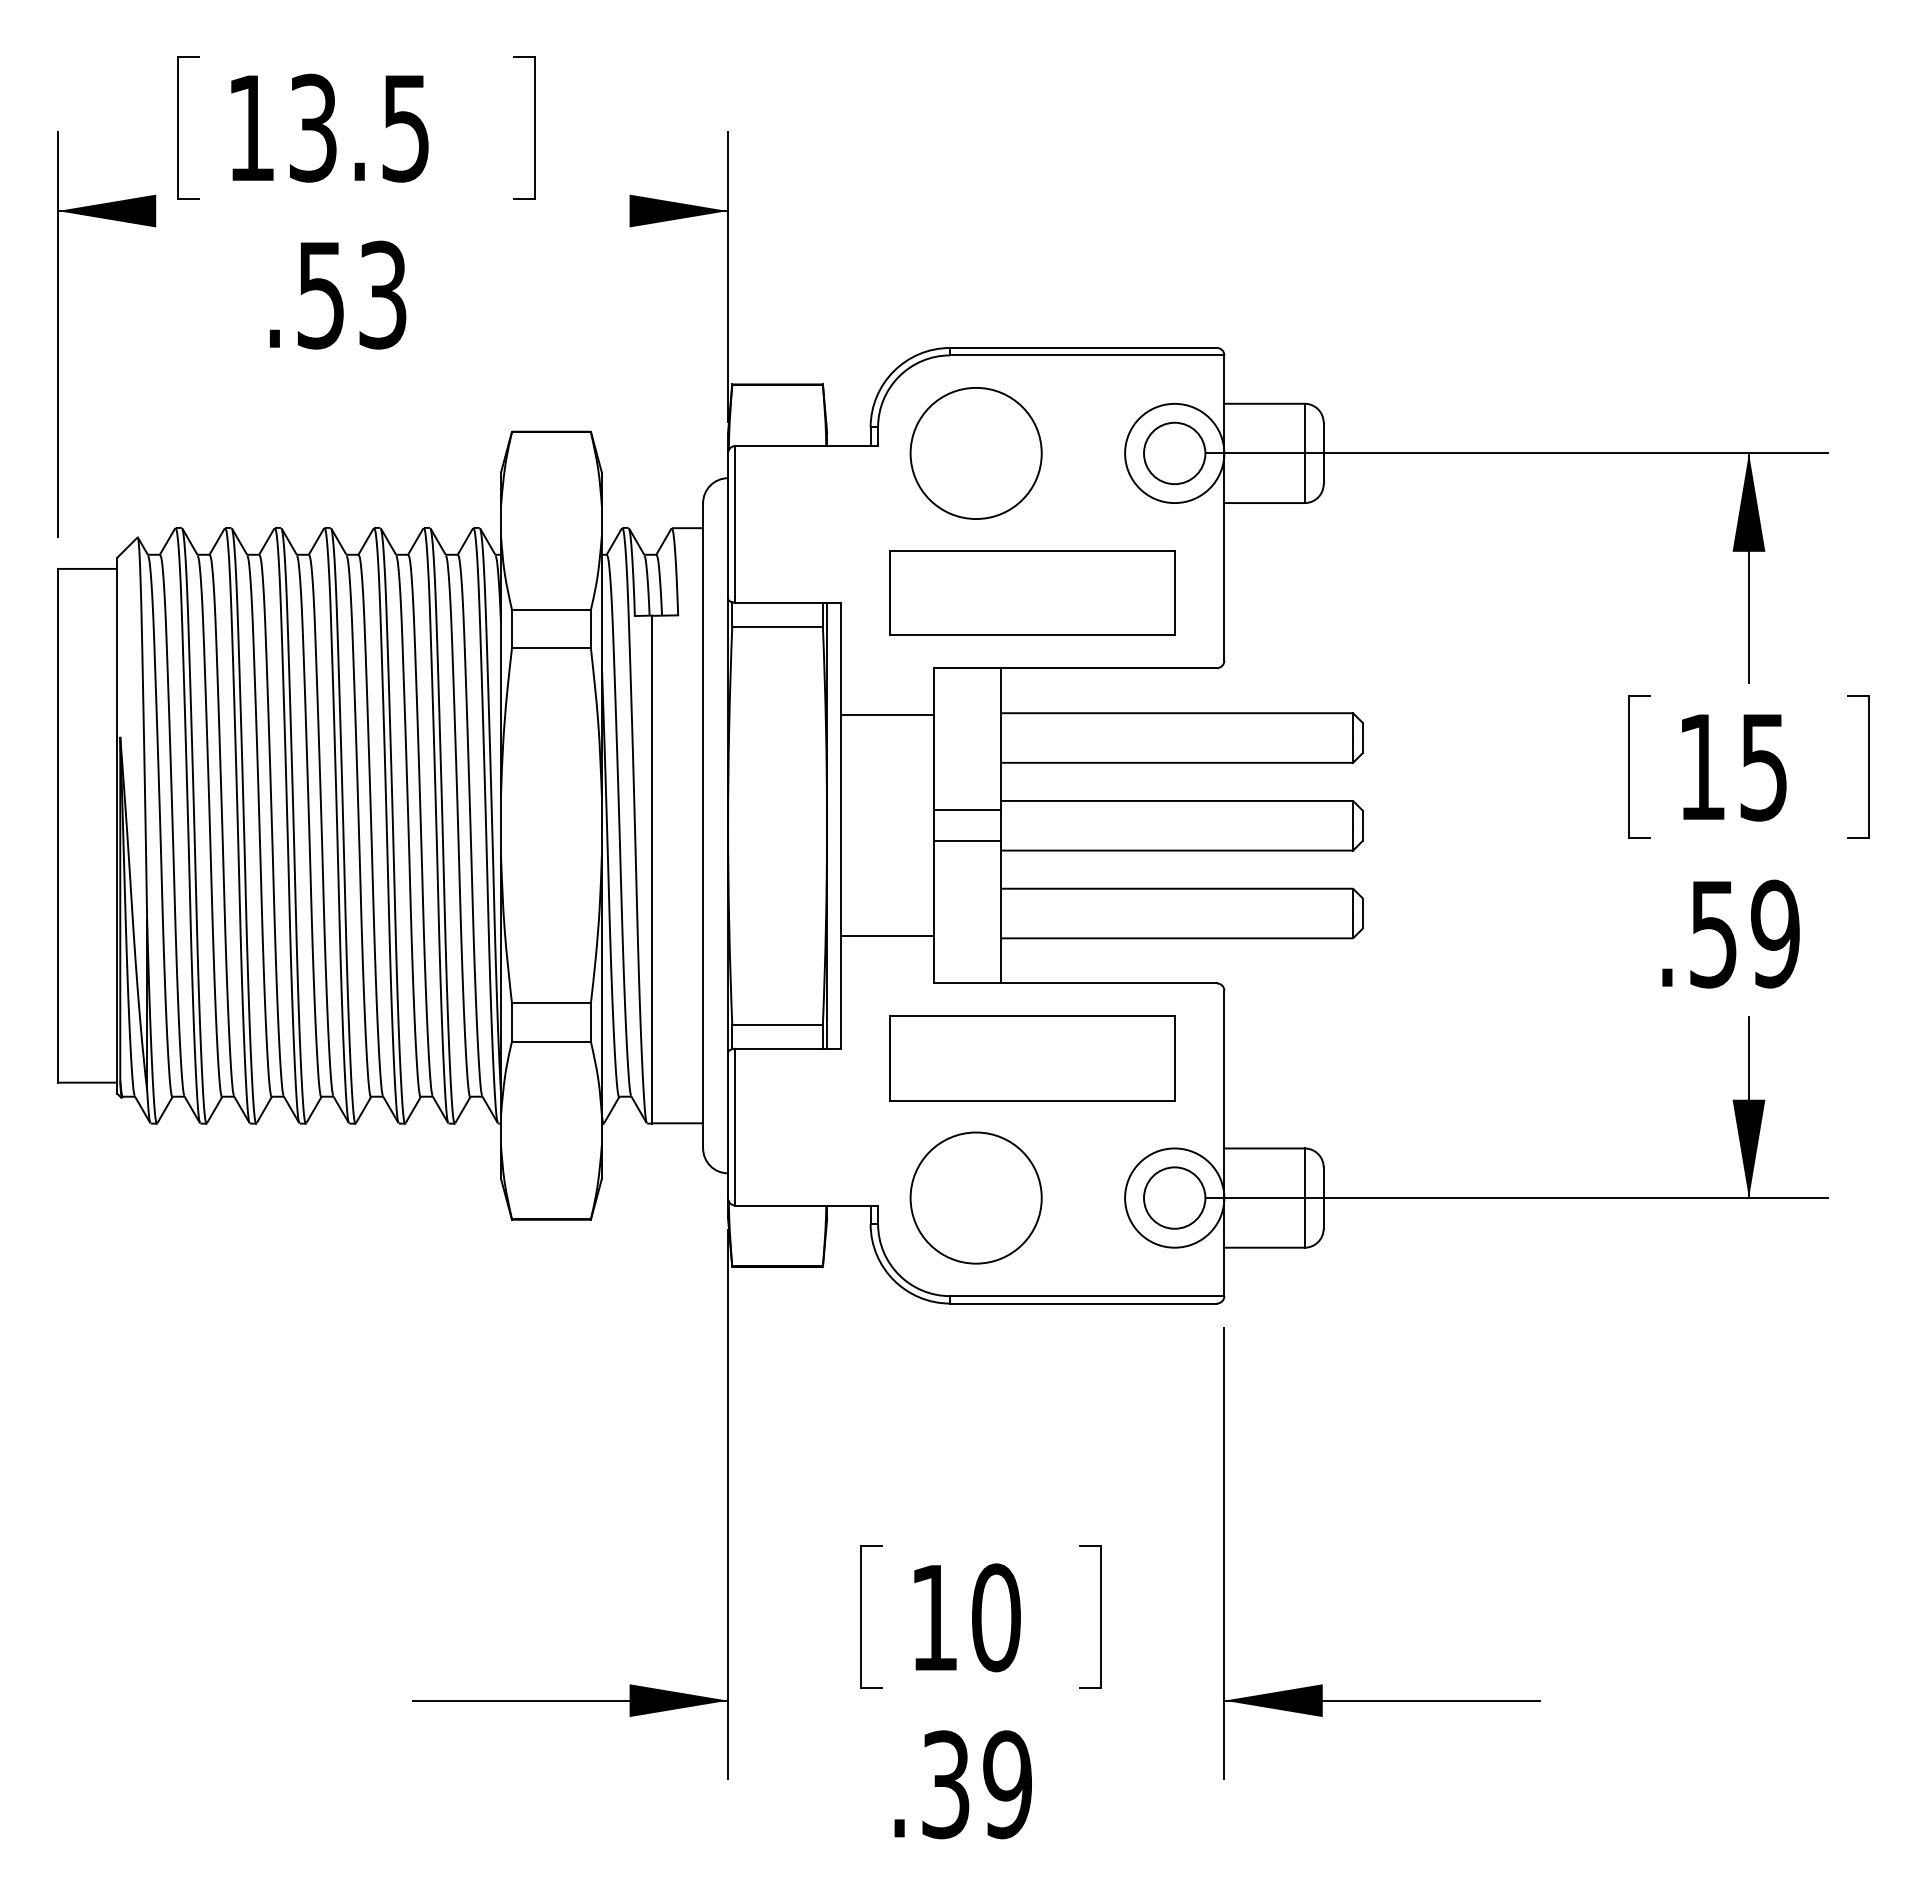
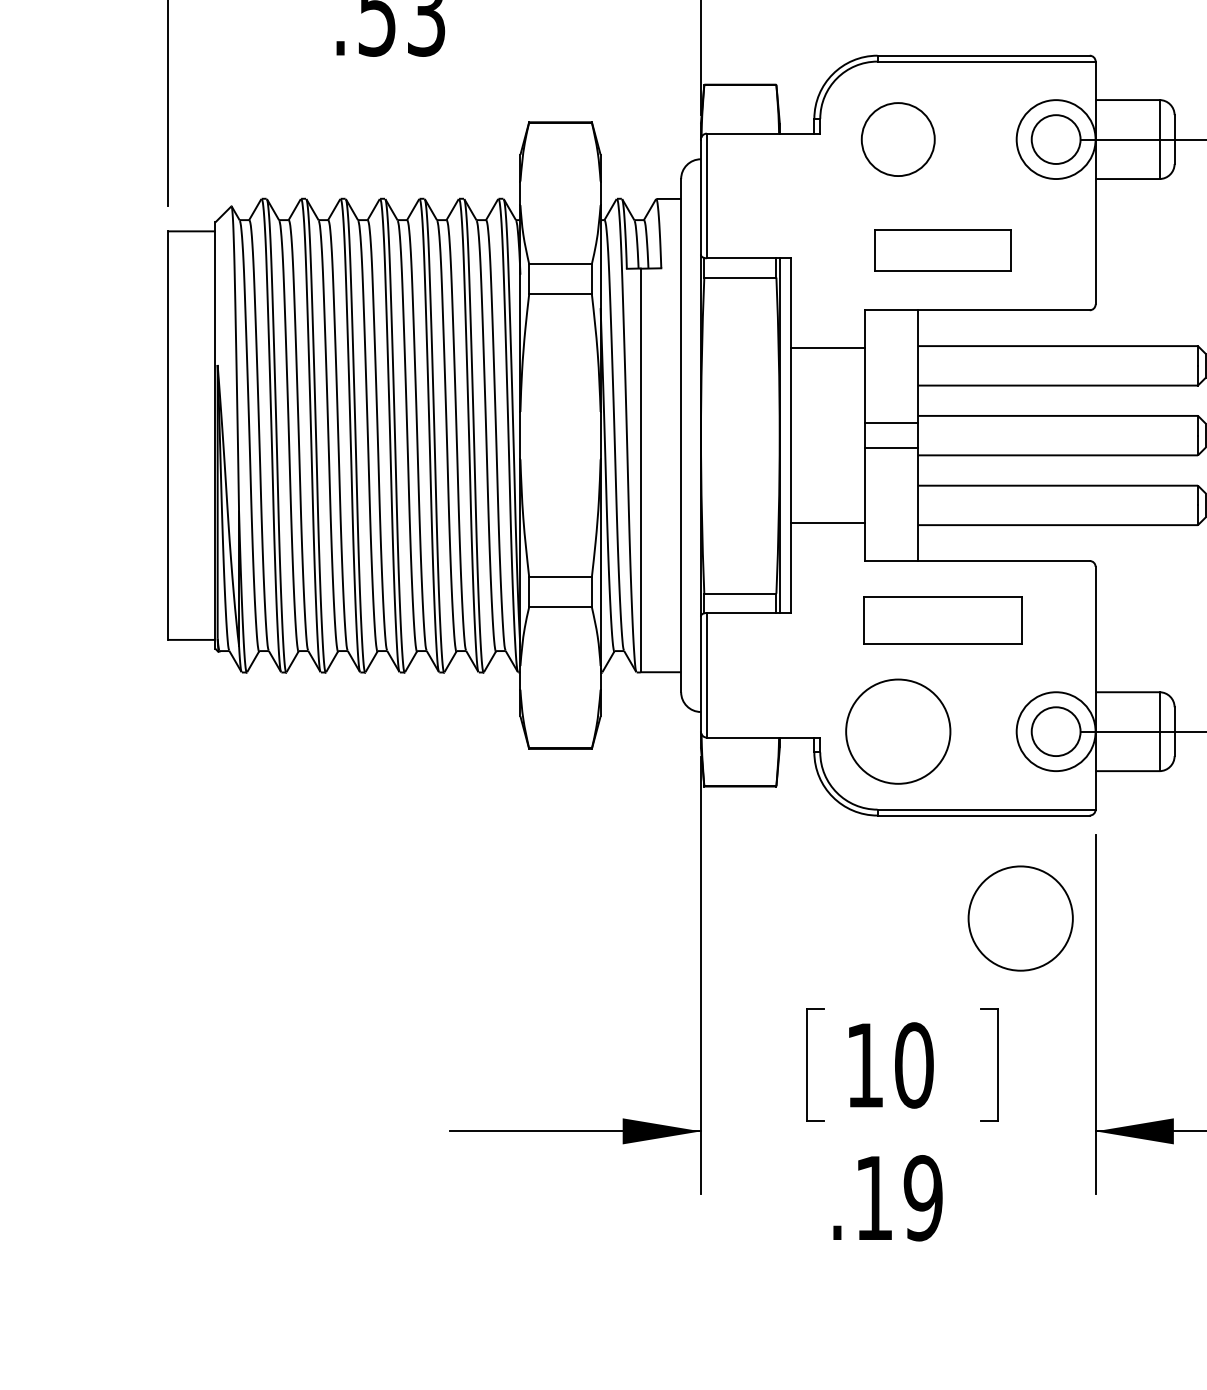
circle: (975, 453) -> (897, 139), size x0.7
part: (1032, 592) -> (943, 250), size x0.6
part: (1032, 1058) -> (943, 620), size x0.7
circle: (1129, 1432) -> (1020, 918), added
text: (945, 1784) -> (873, 1198), .39 -> .19

